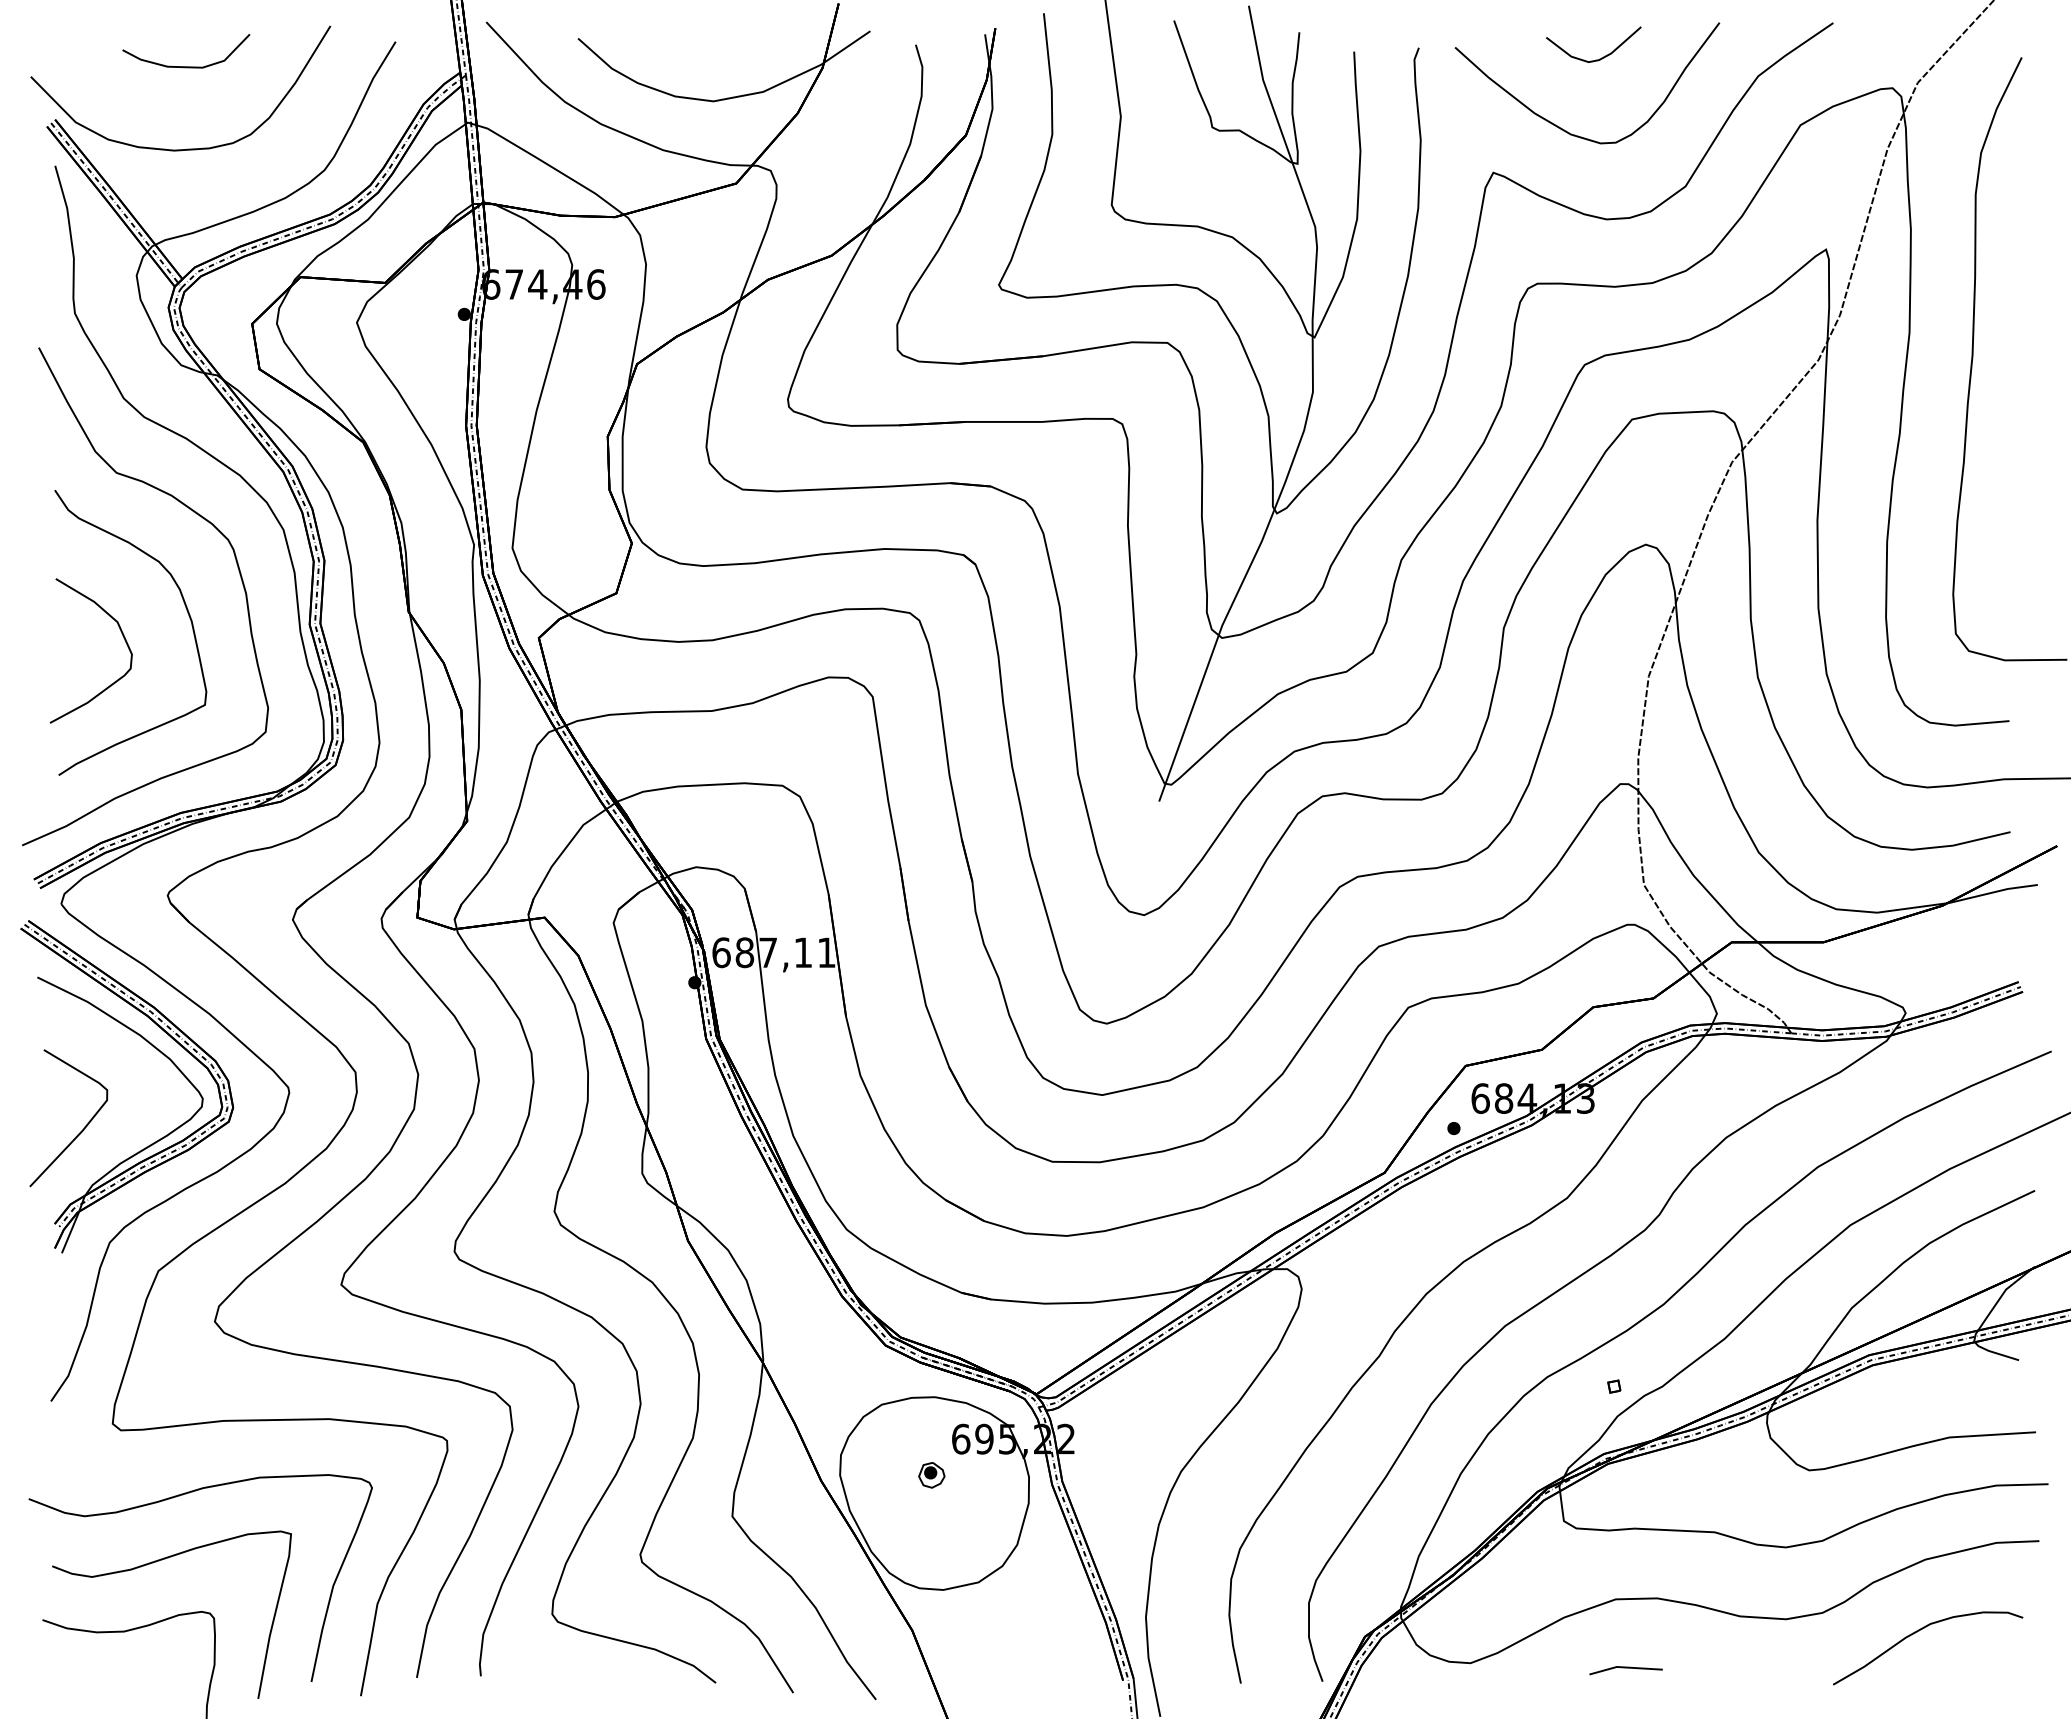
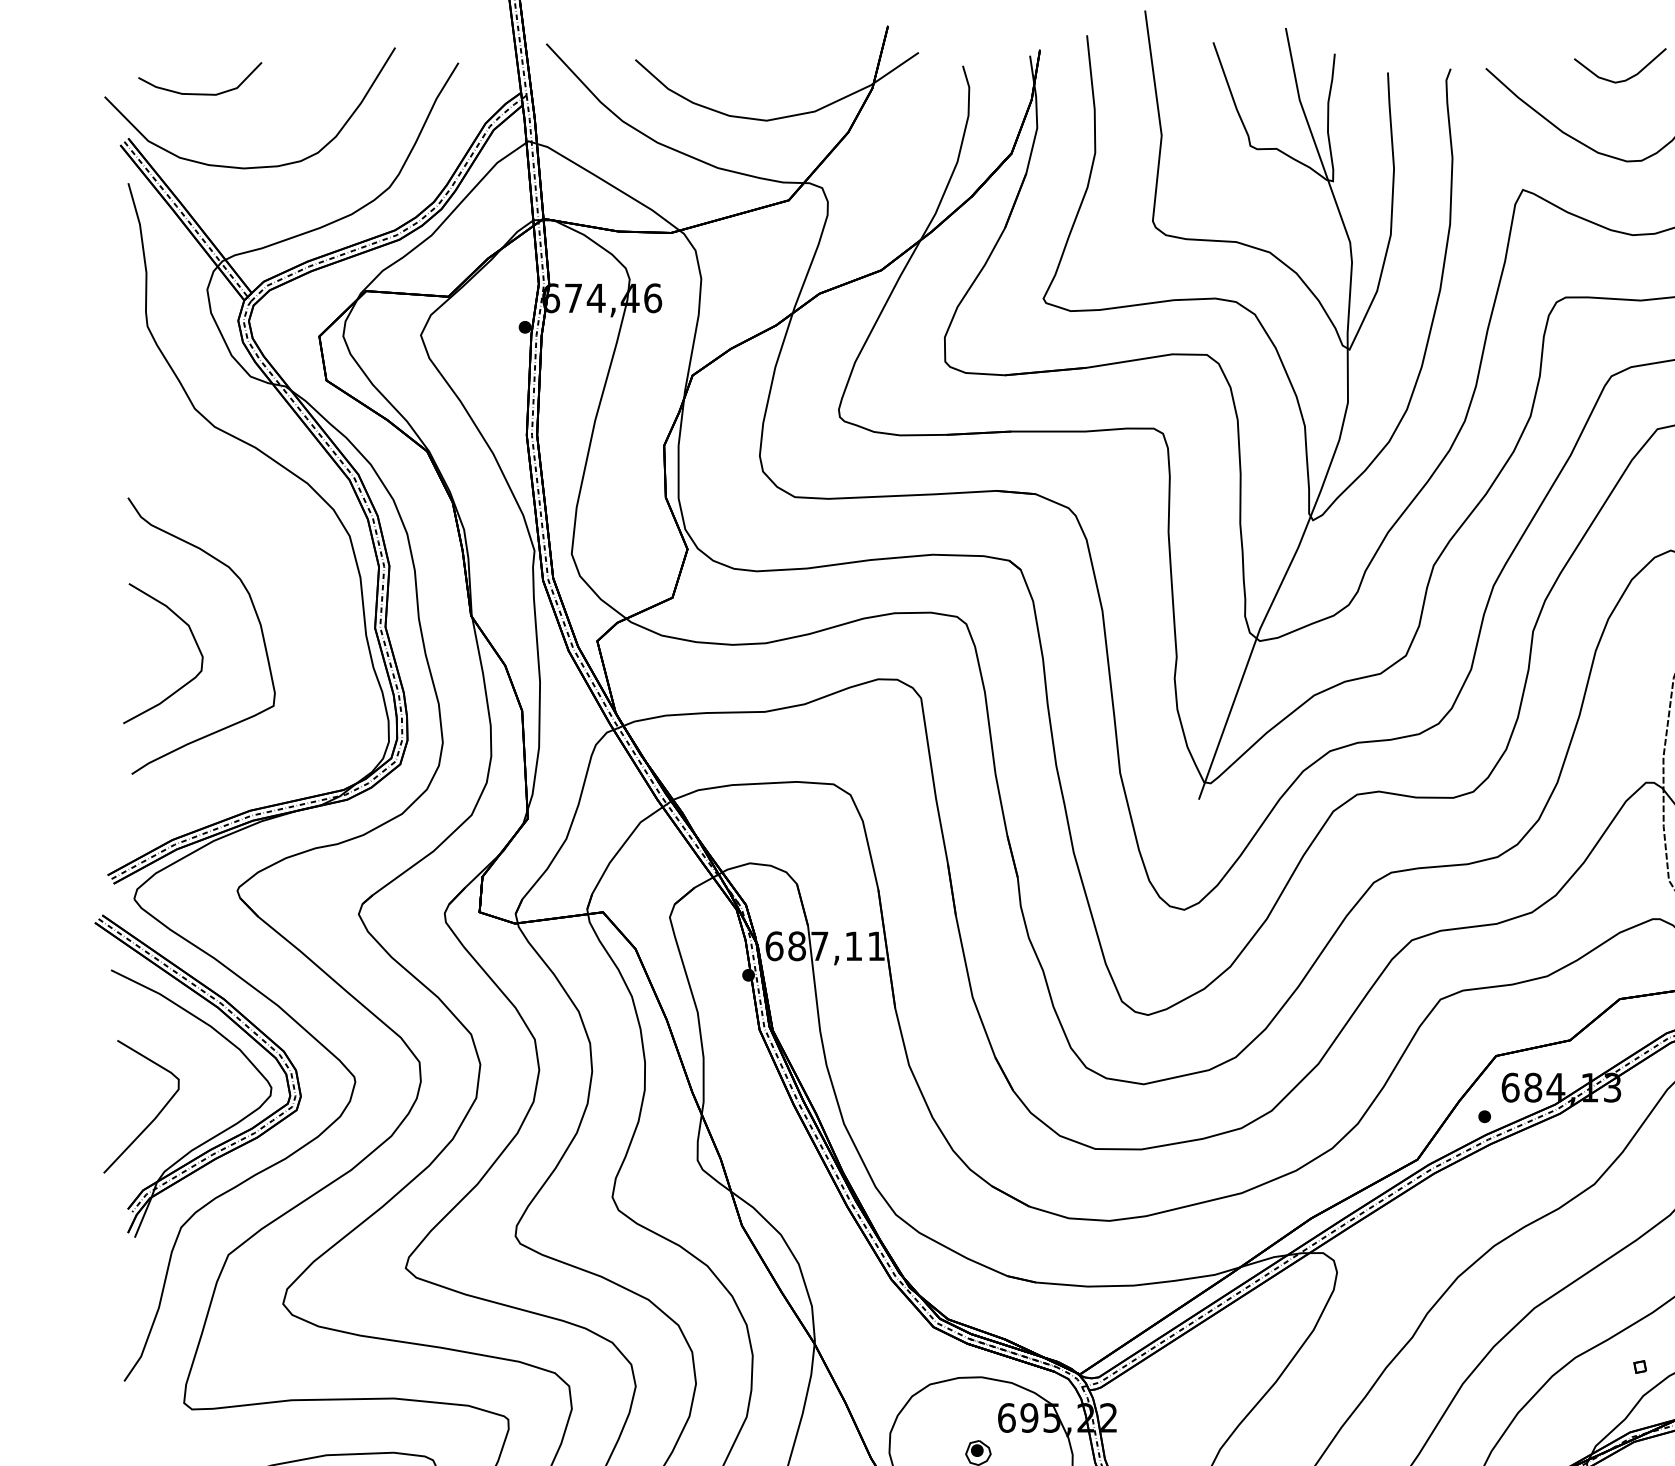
curve: (186, 66) -> (200, 93), moved
curve: (238, 571) -> (306, 576), removed

